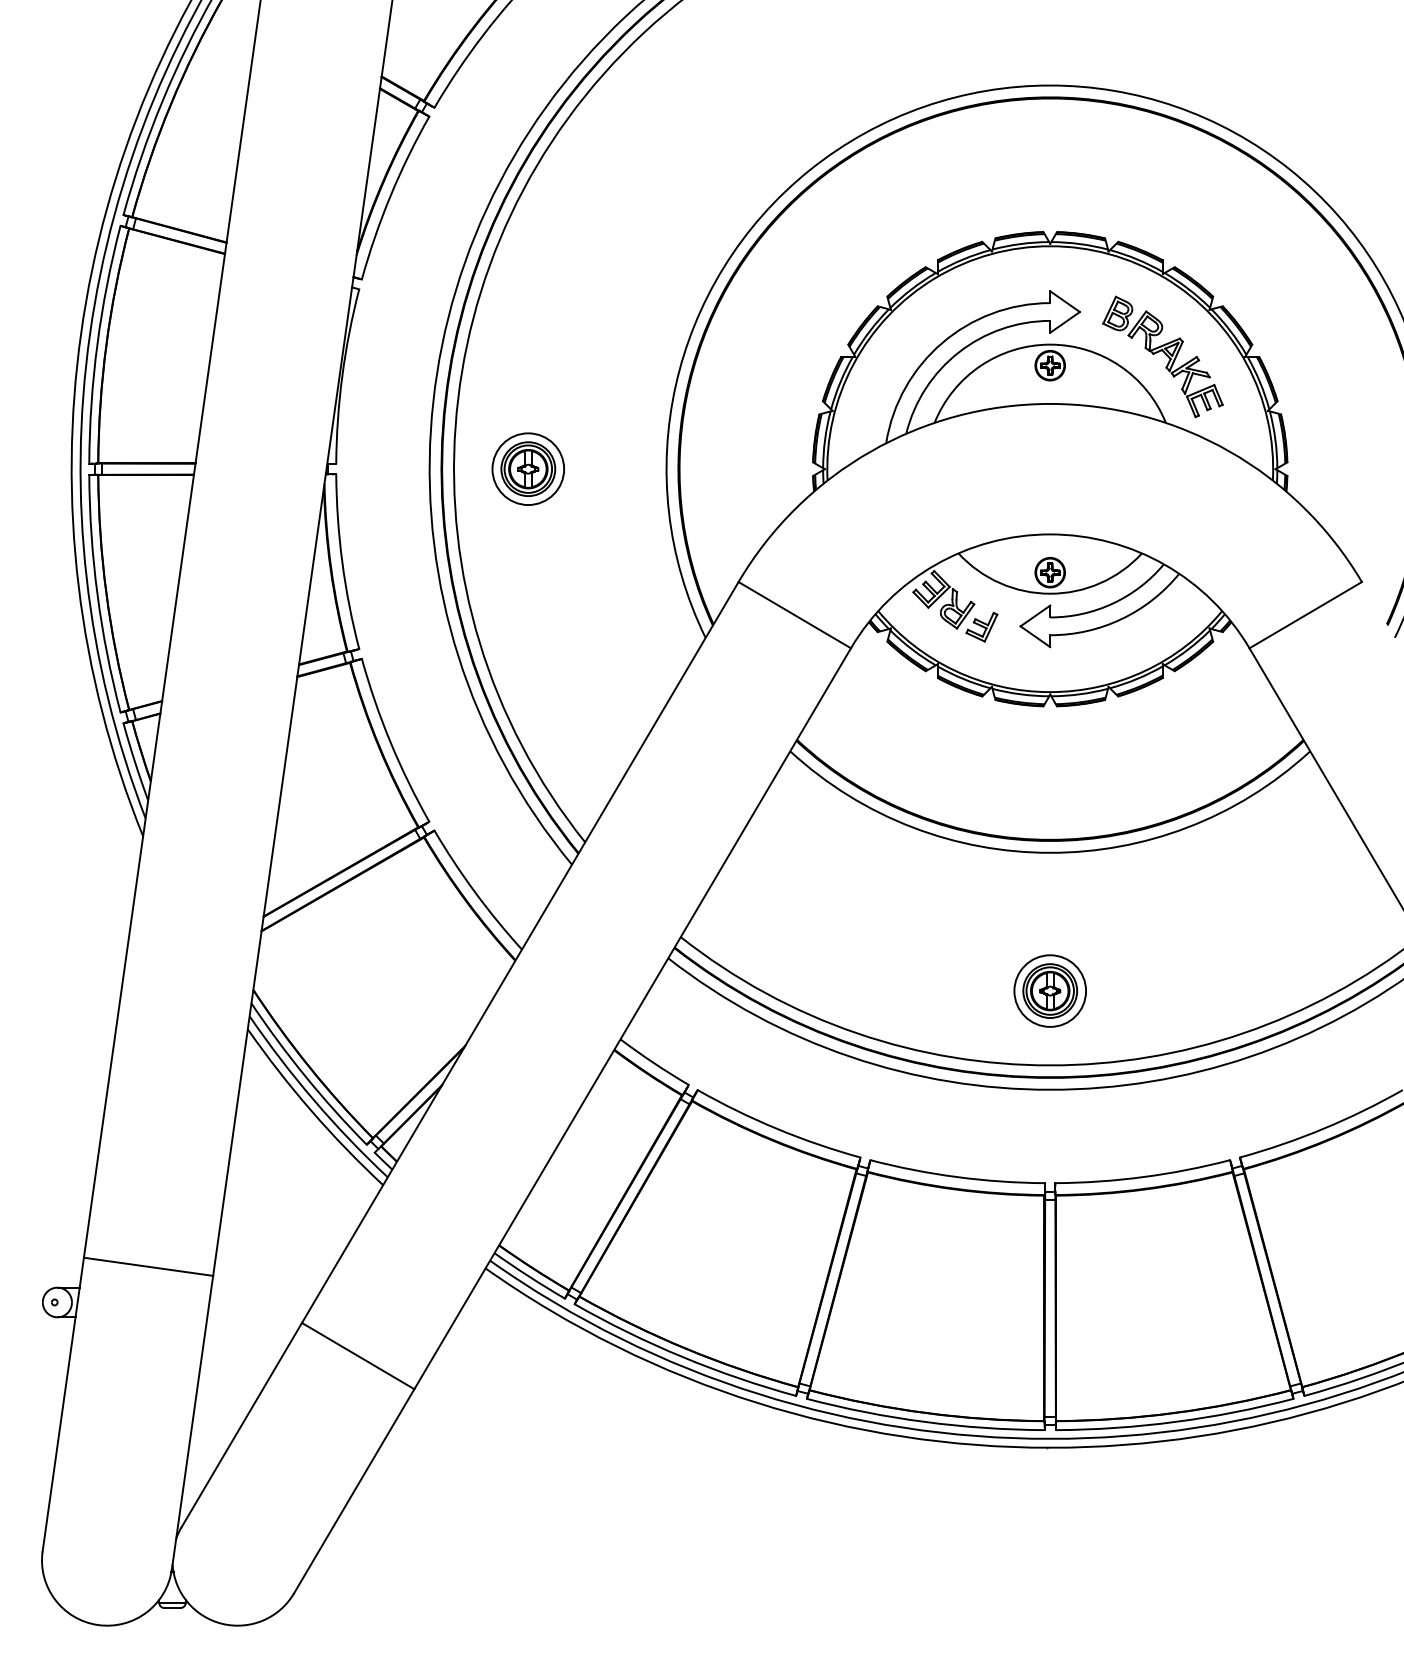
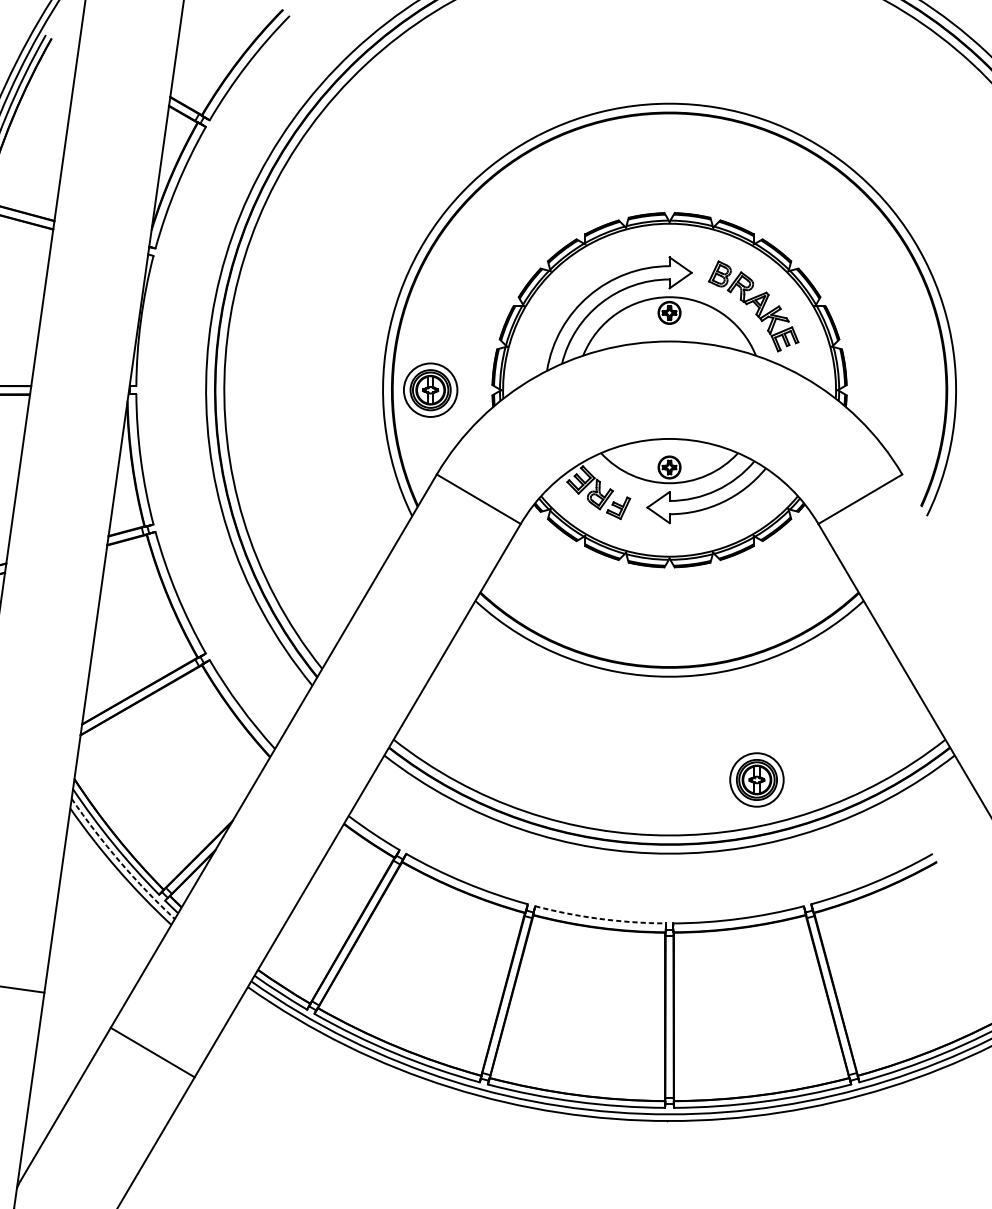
part: (527, 468) -> (430, 389), moved
part: (1049, 990) -> (756, 779), moved
arc: (314, 1100) -> (120, 861), solid -> dashed
arc: (957, 1177) -> (600, 919), solid -> dashed

